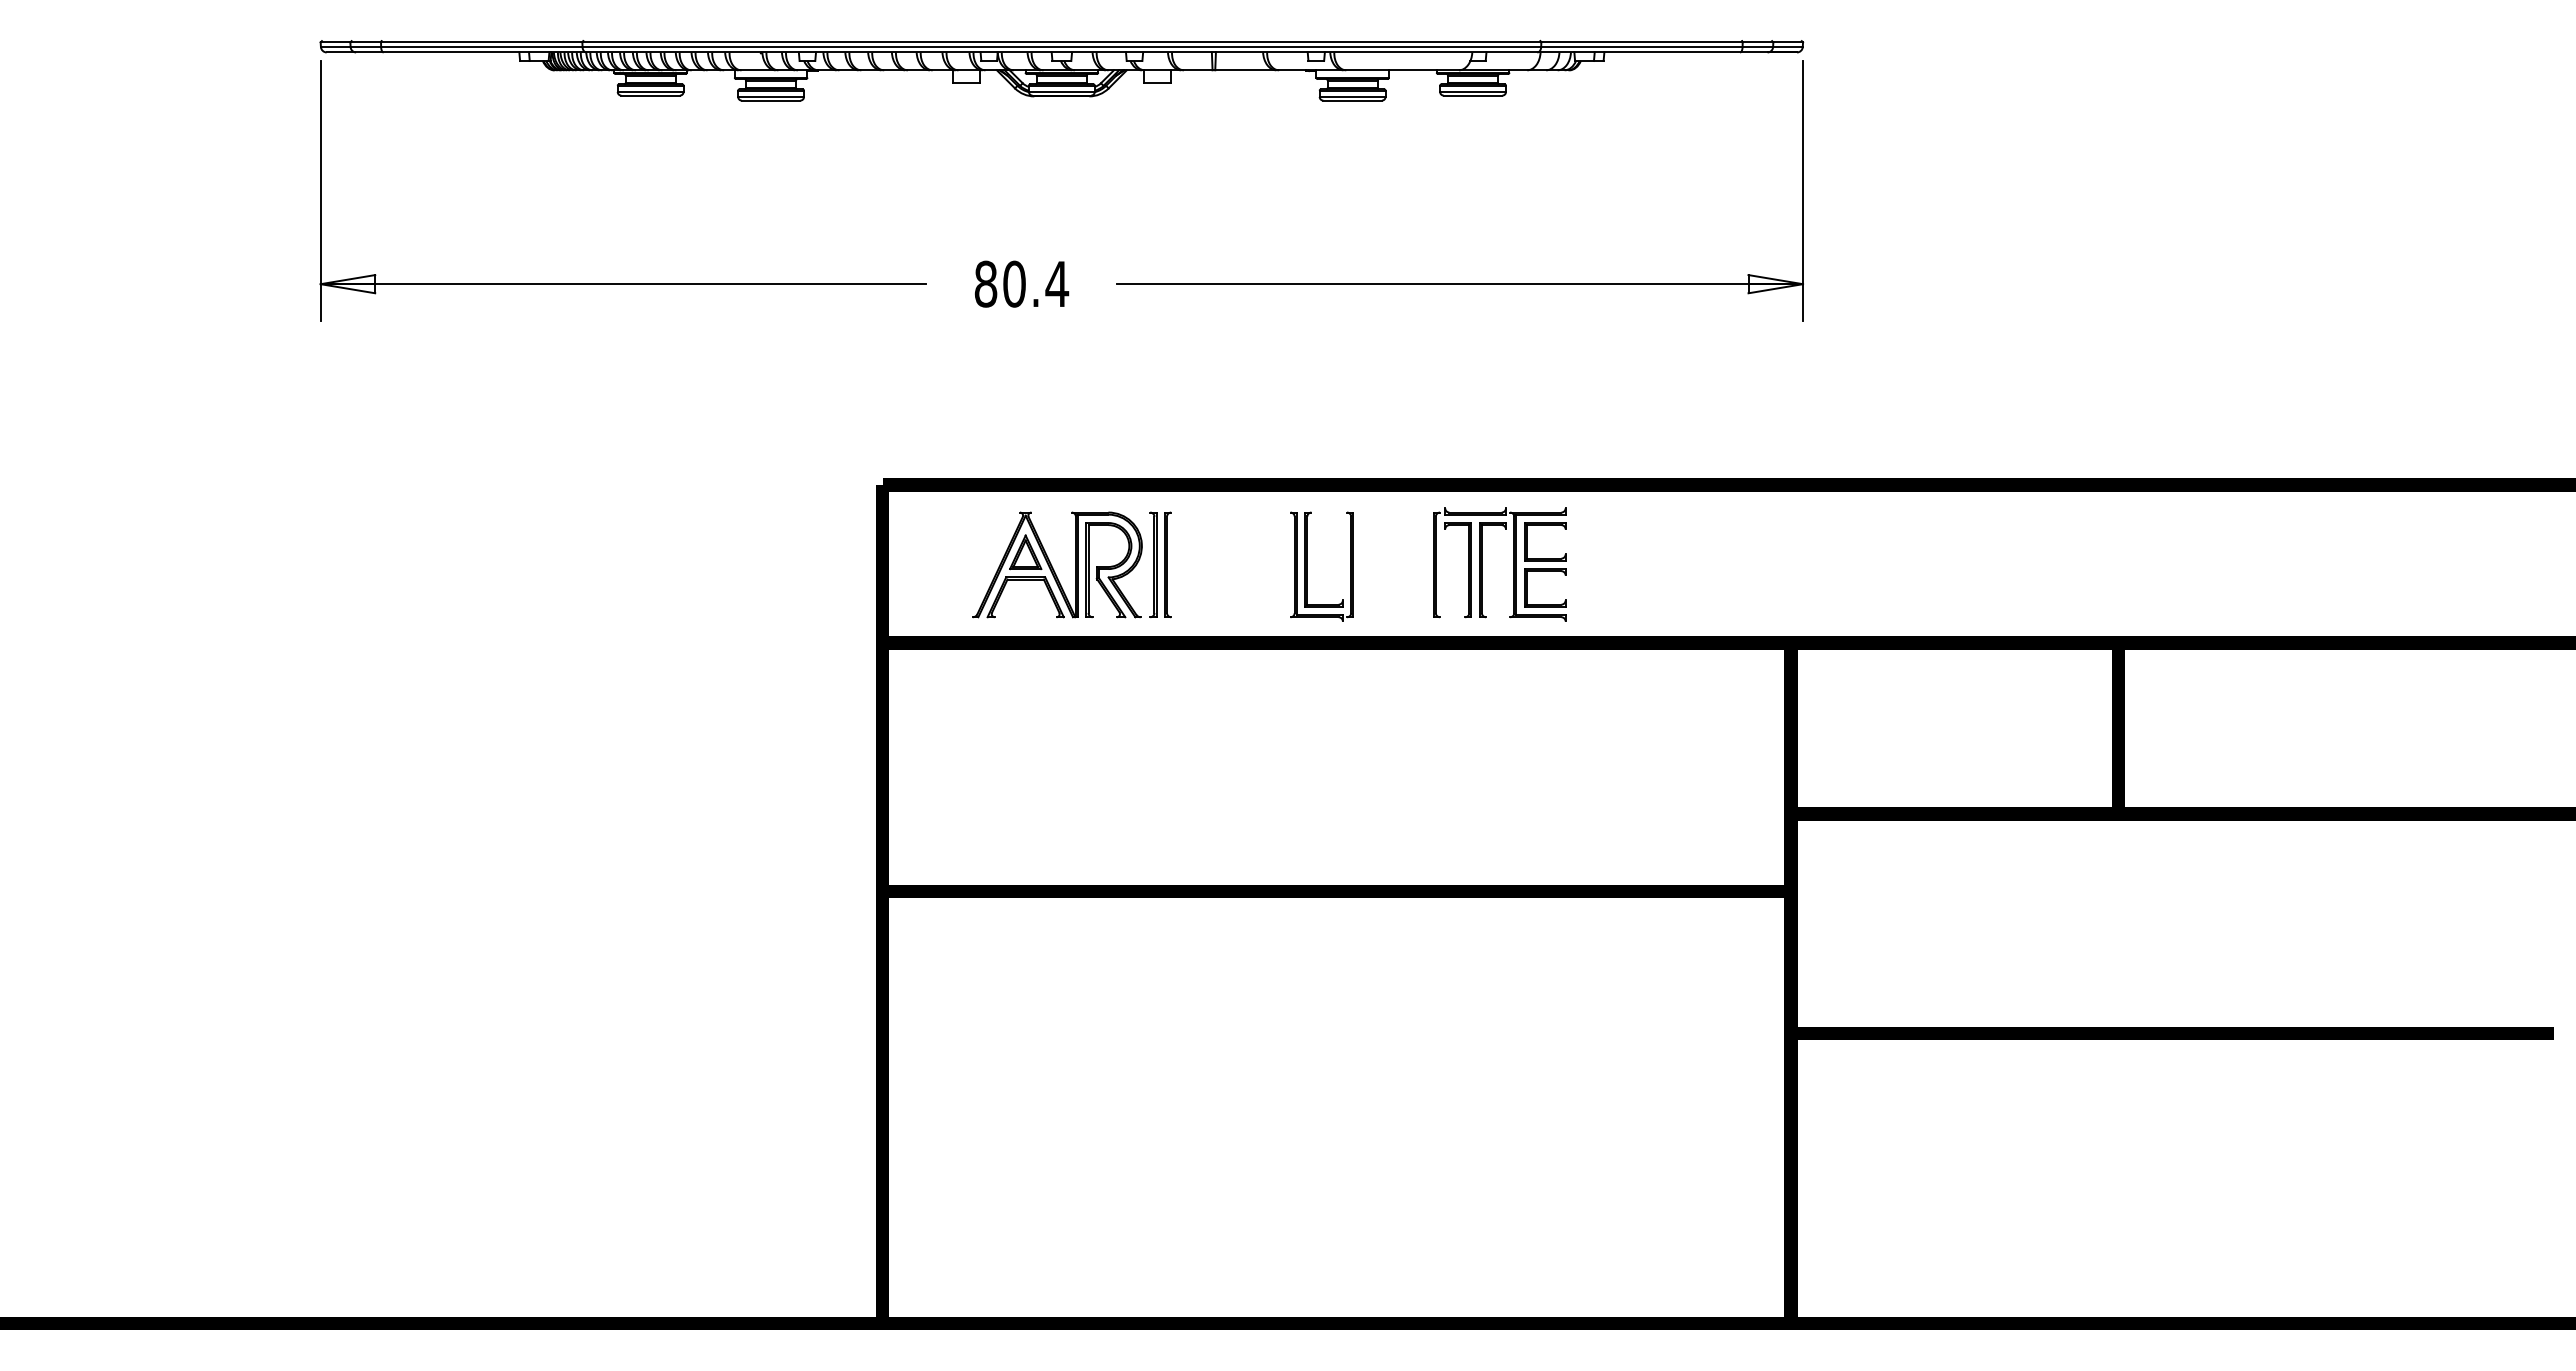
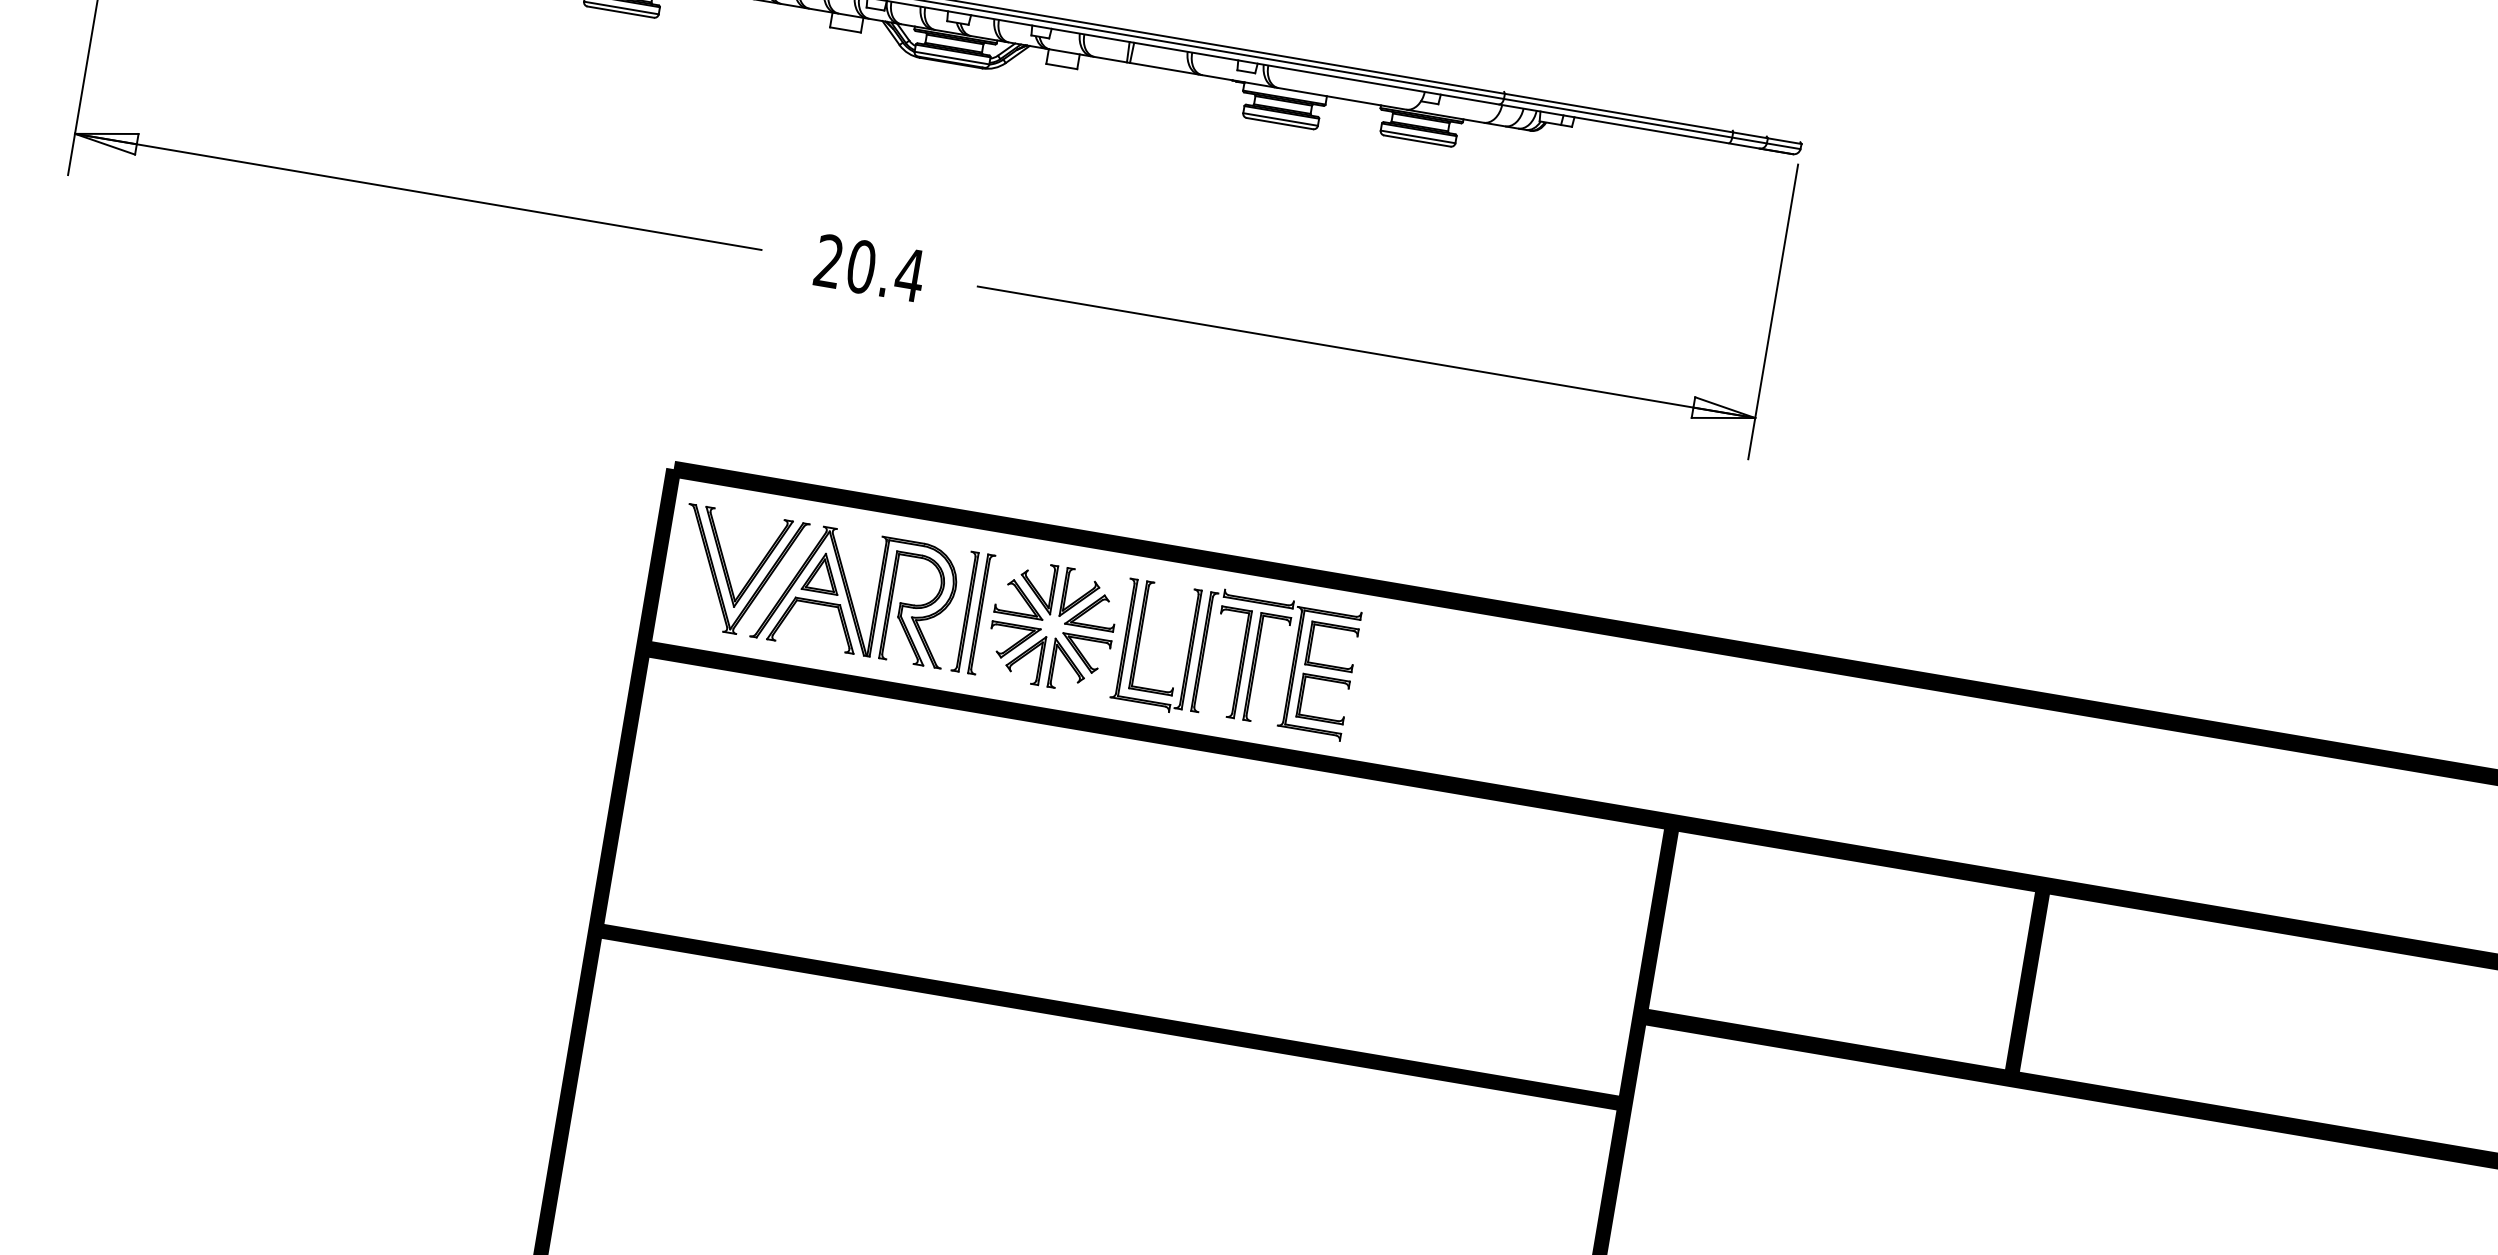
text: (985, 283) -> (828, 260), 80.4 -> 20.4
part: (1227, 555) -> (1050, 615), added
part: (1513, 564) -> (1291, 666), moved
part: (946, 569) -> (729, 577), added

